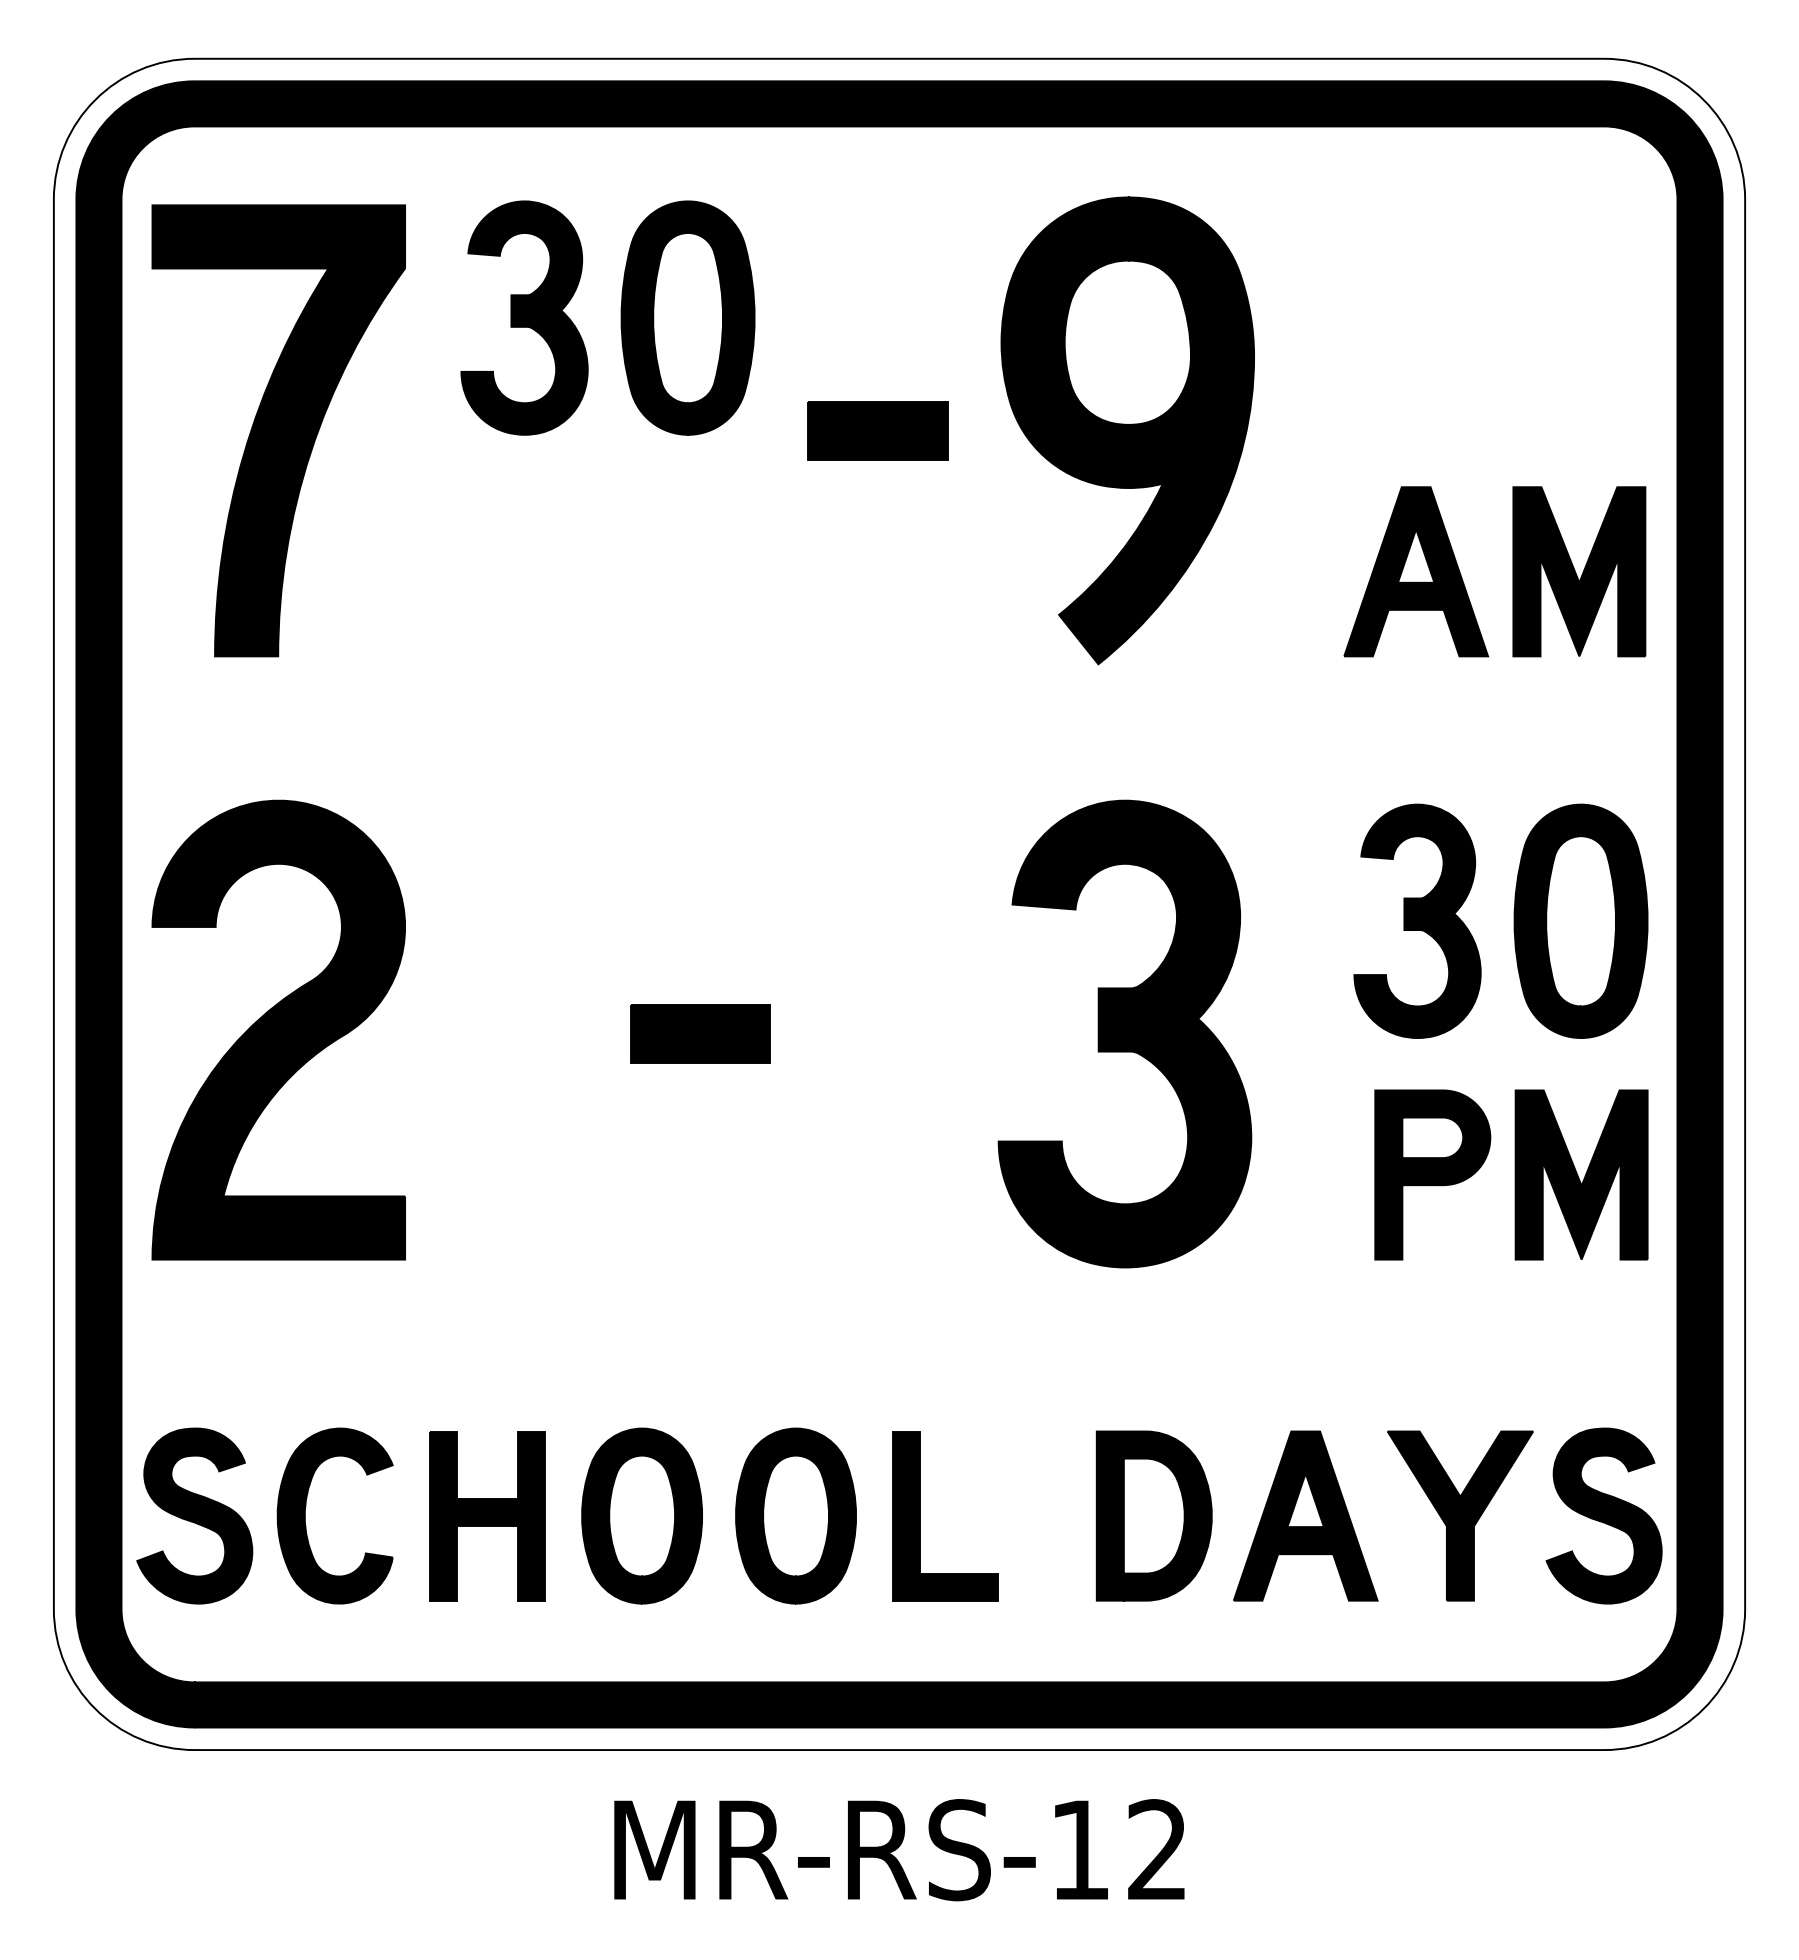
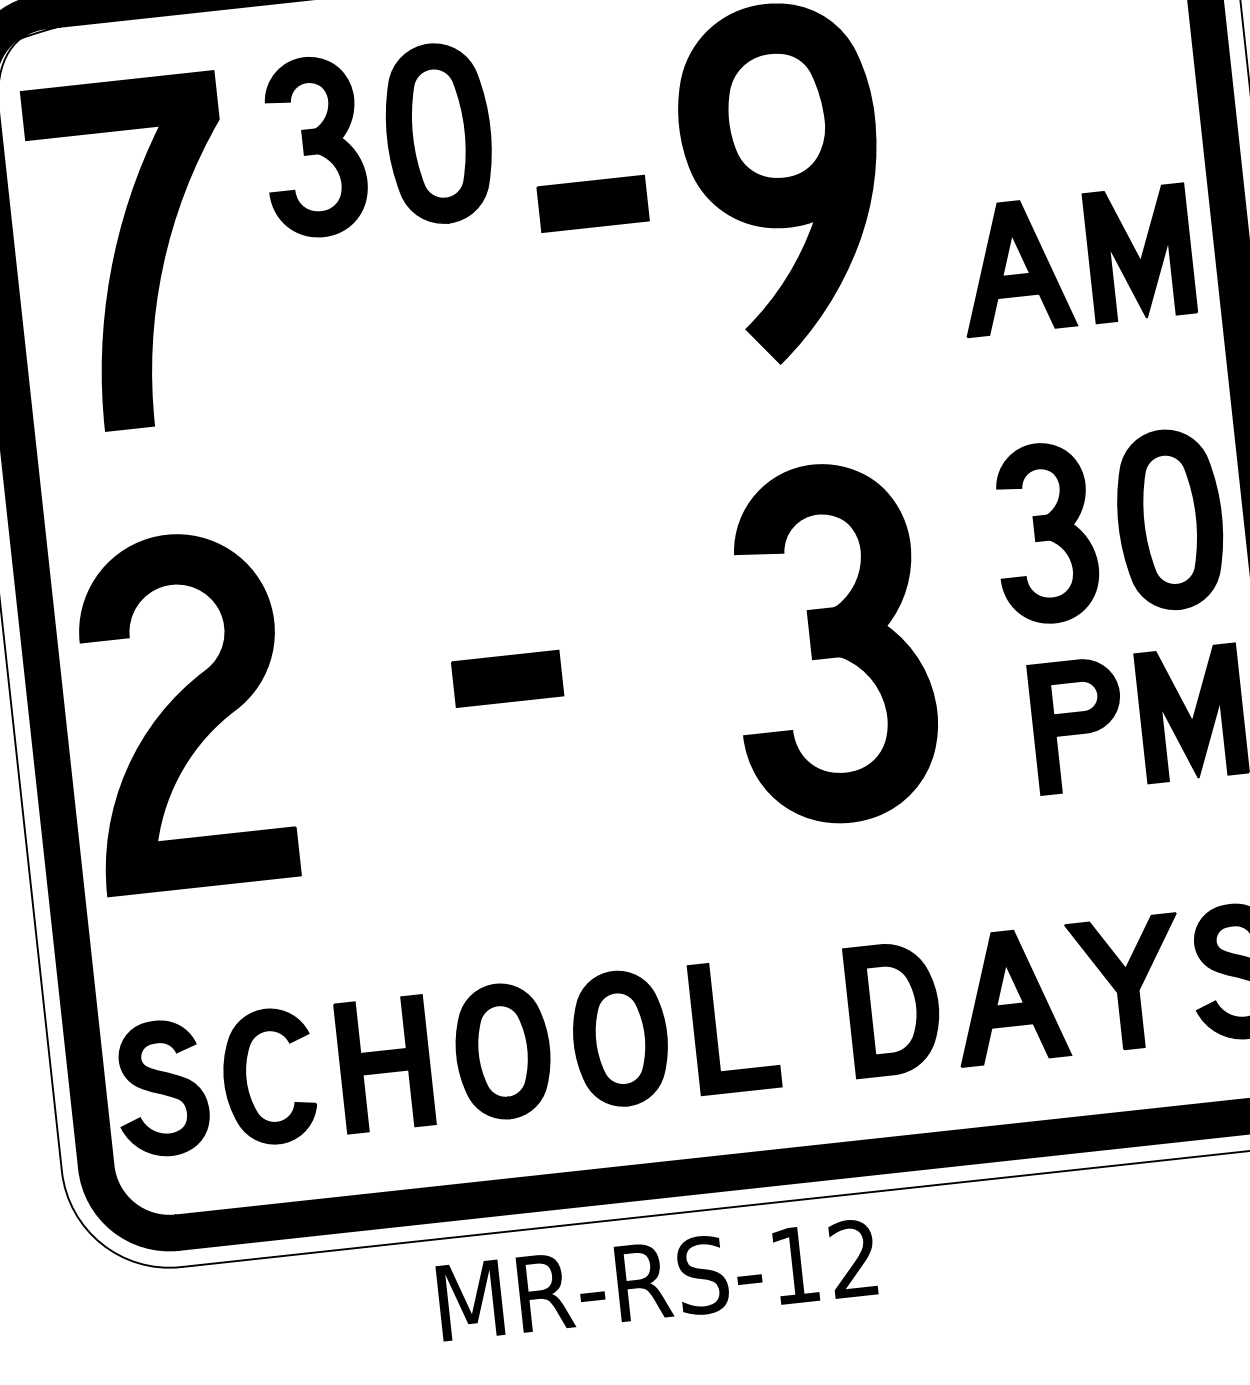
text: (899, 1850) -> (657, 1280), moved

